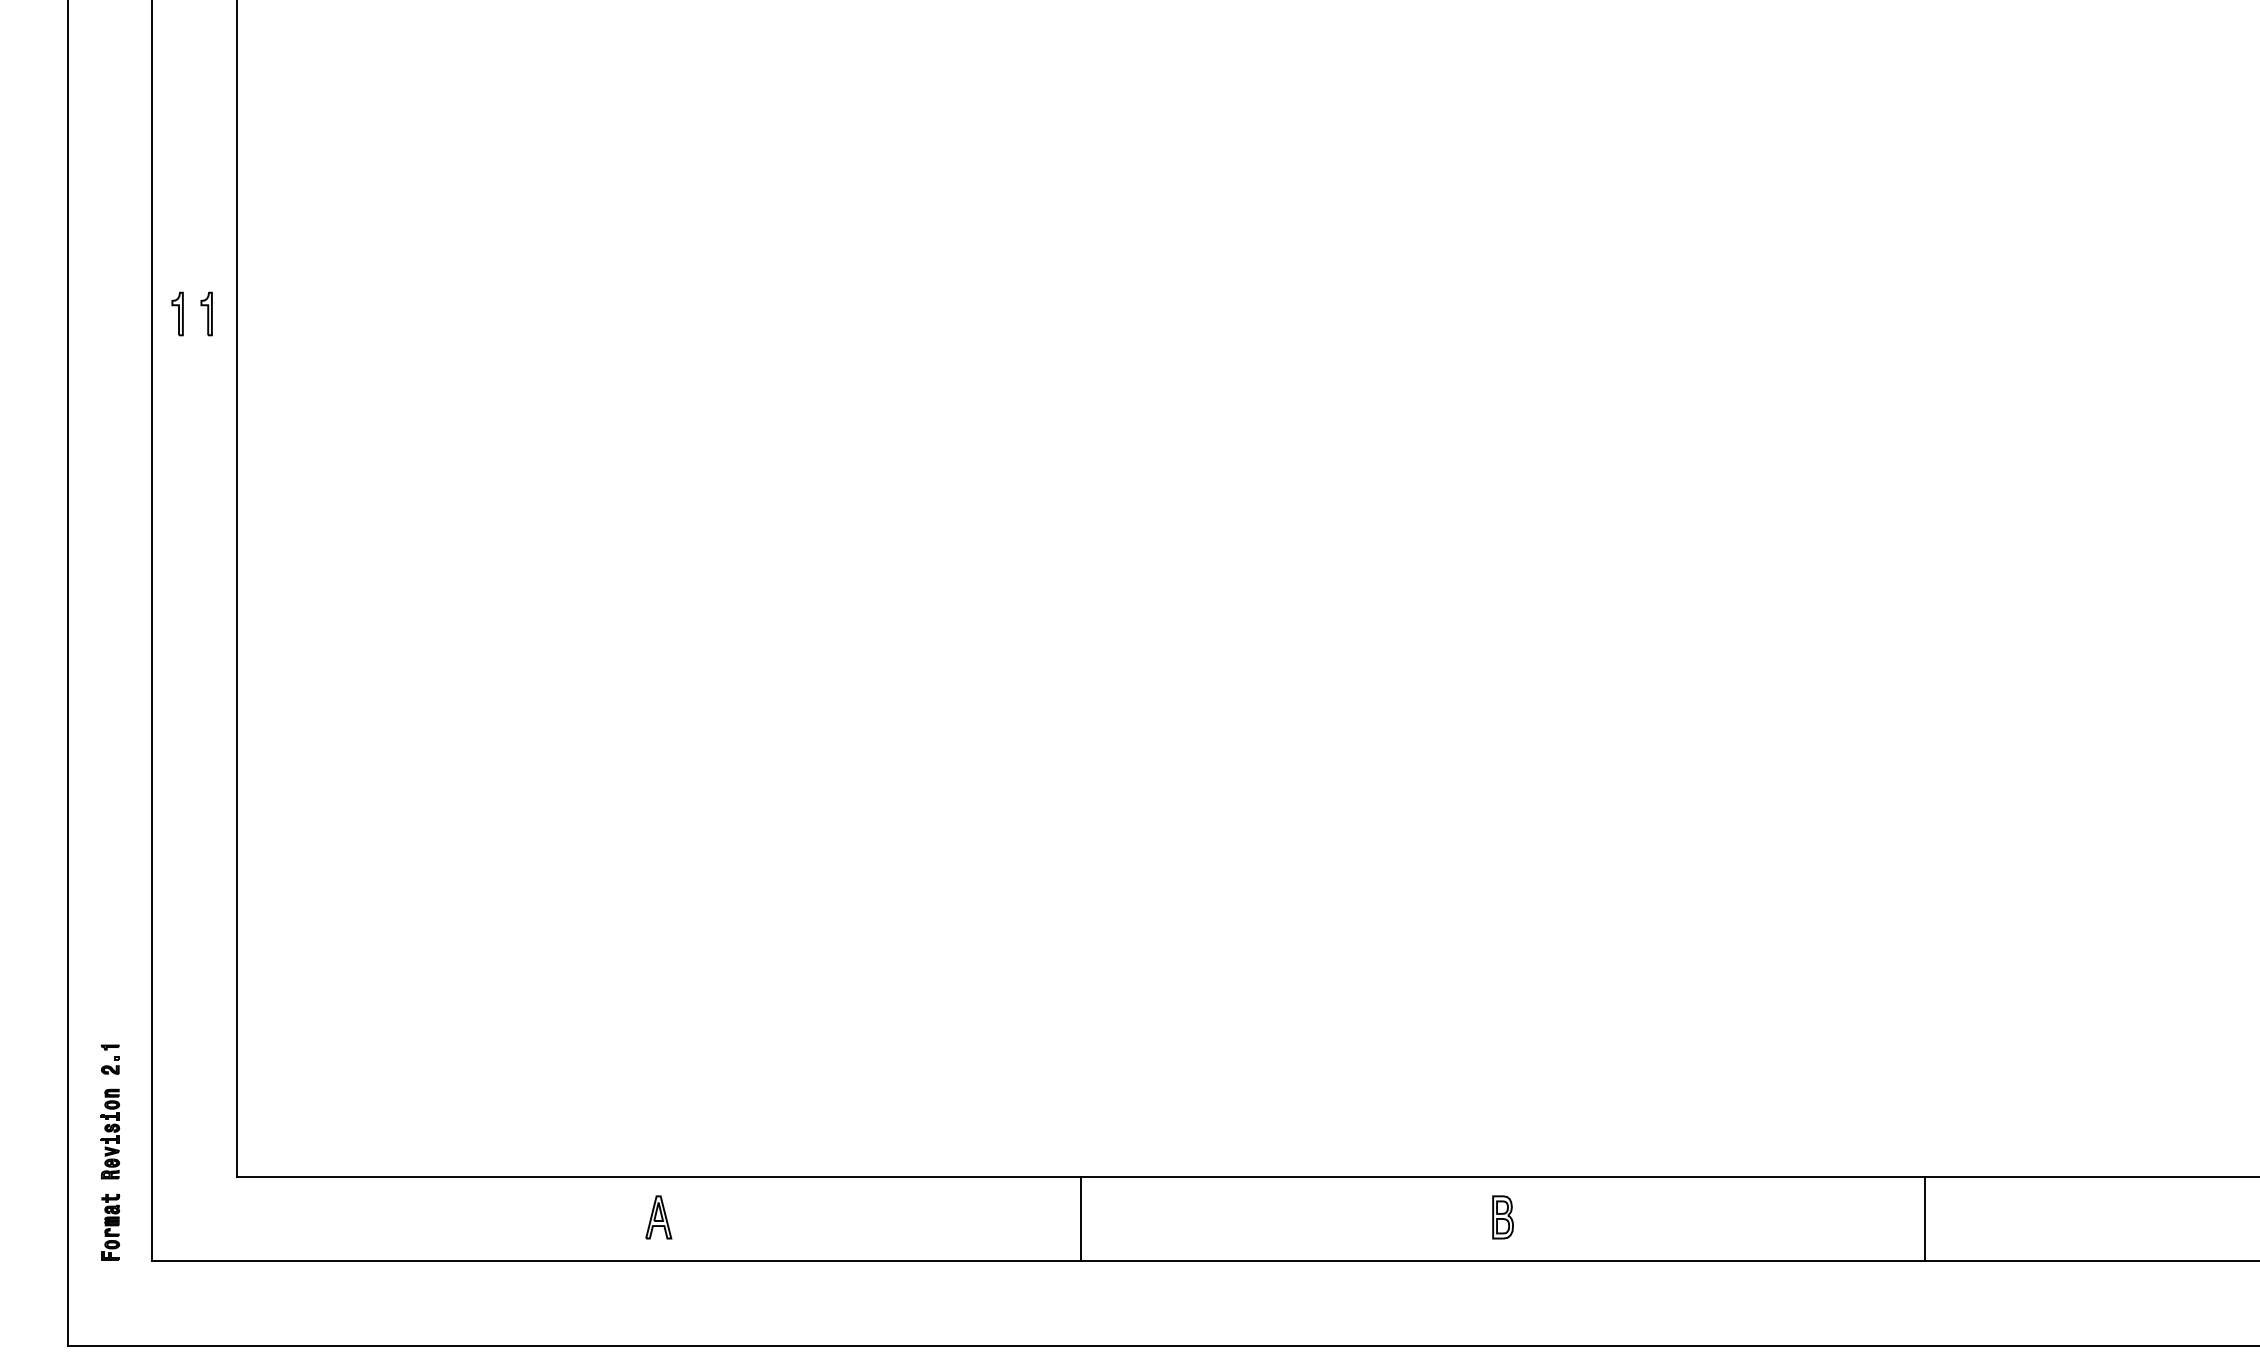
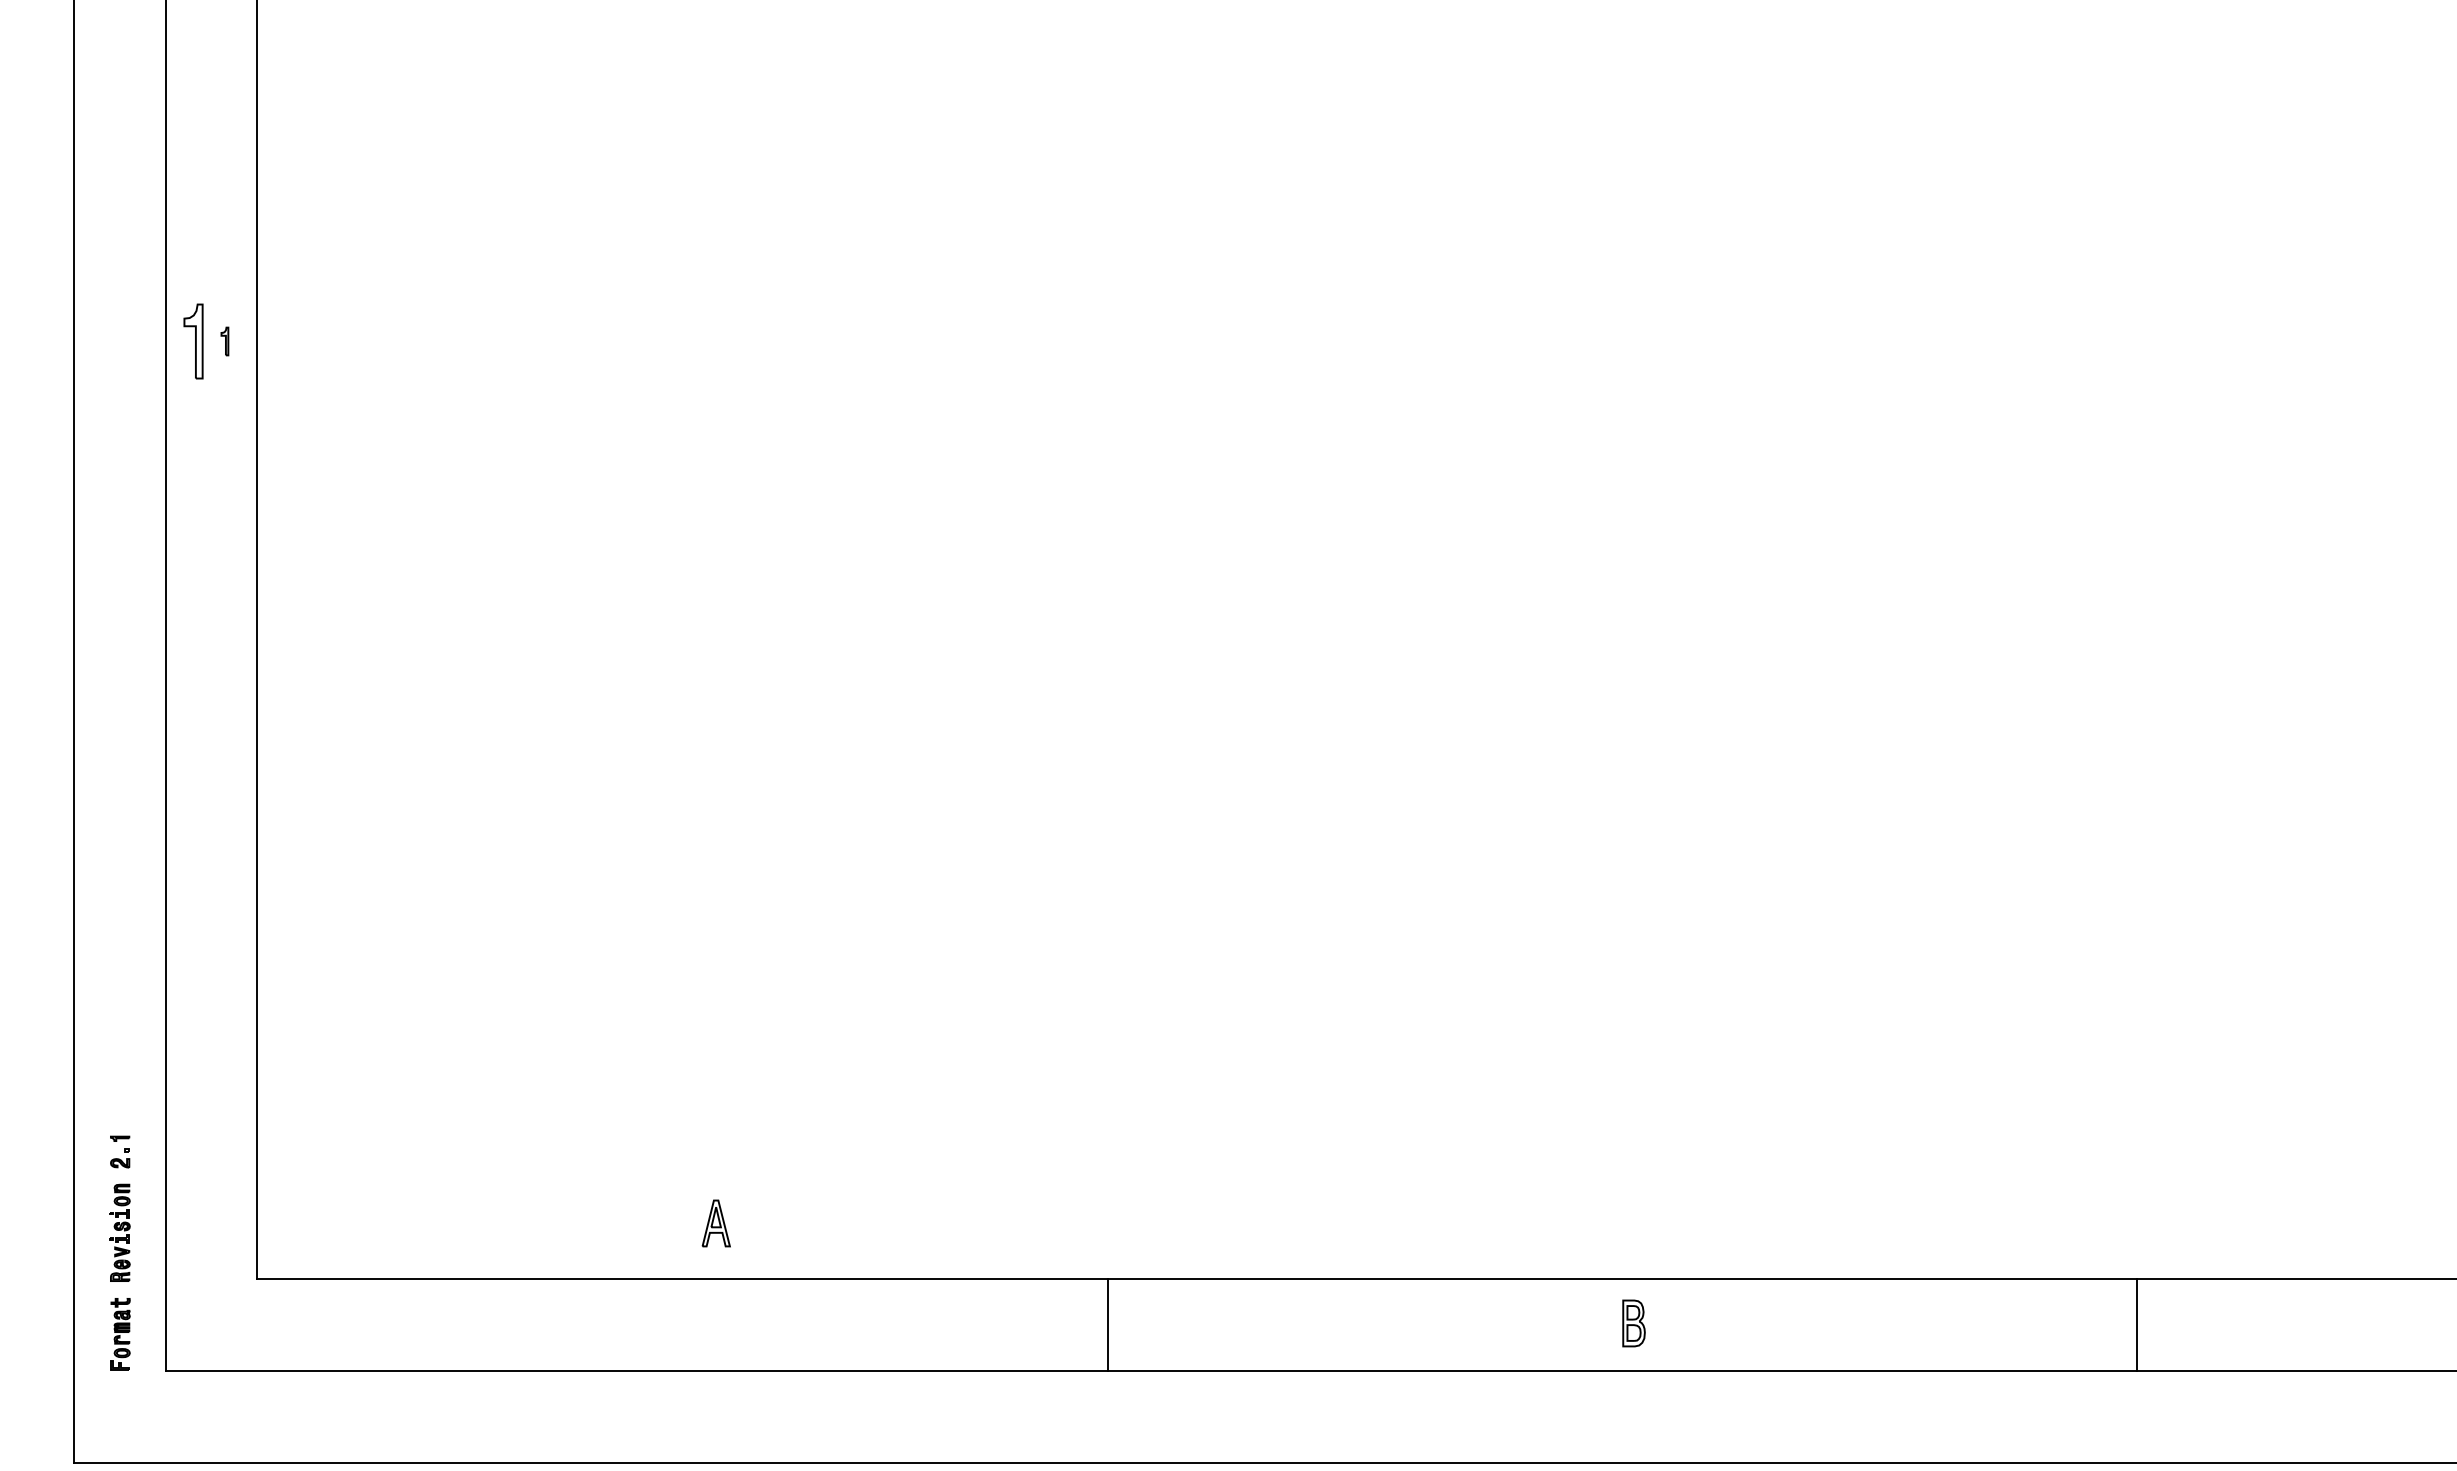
part: (176, 314) -> (192, 341), size x1.6
part: (206, 314) -> (224, 341), size x0.6
part: (658, 1217) -> (715, 1223), moved
line: (1080, 1219) -> (1107, 1325), moved
line: (1924, 1219) -> (2137, 1325), moved

